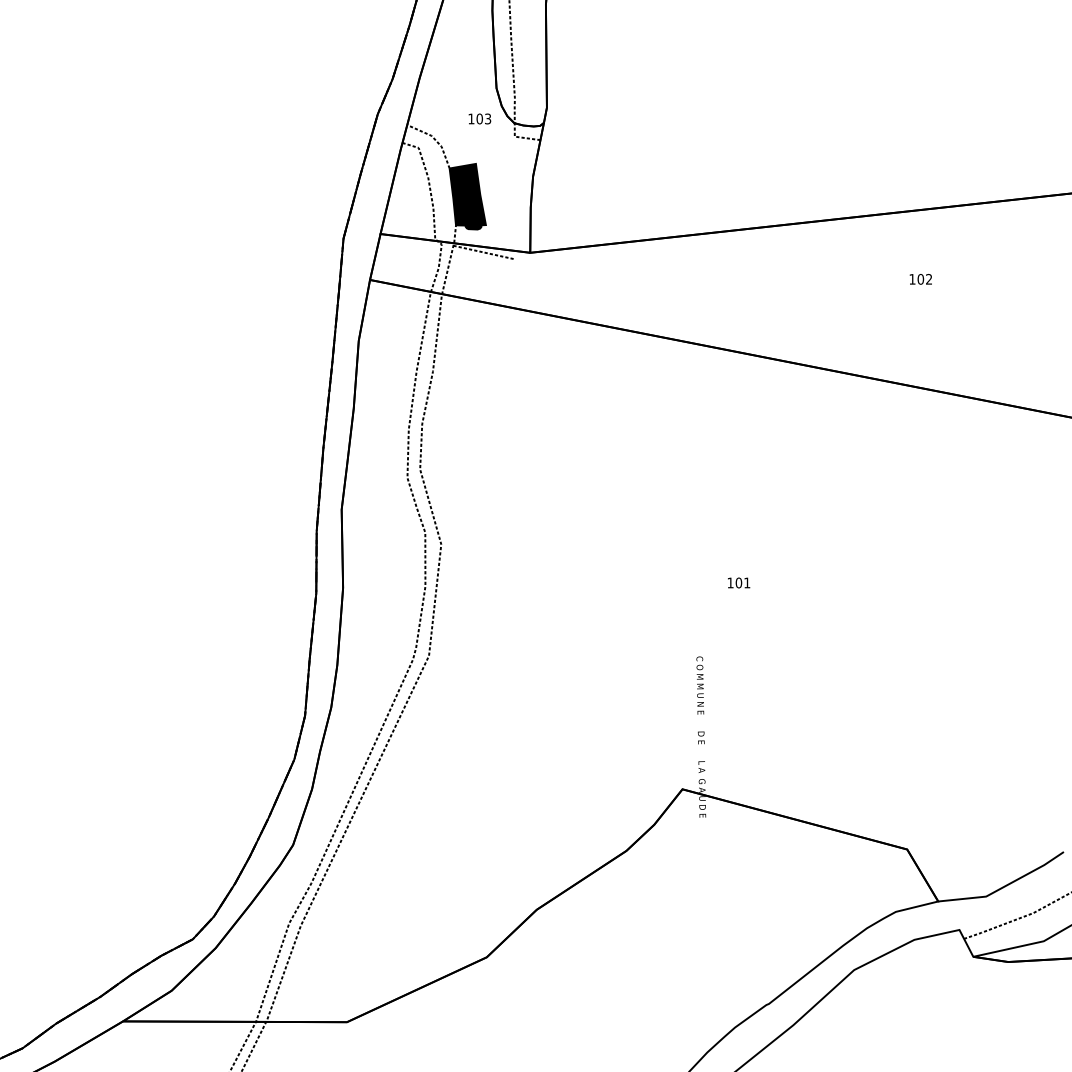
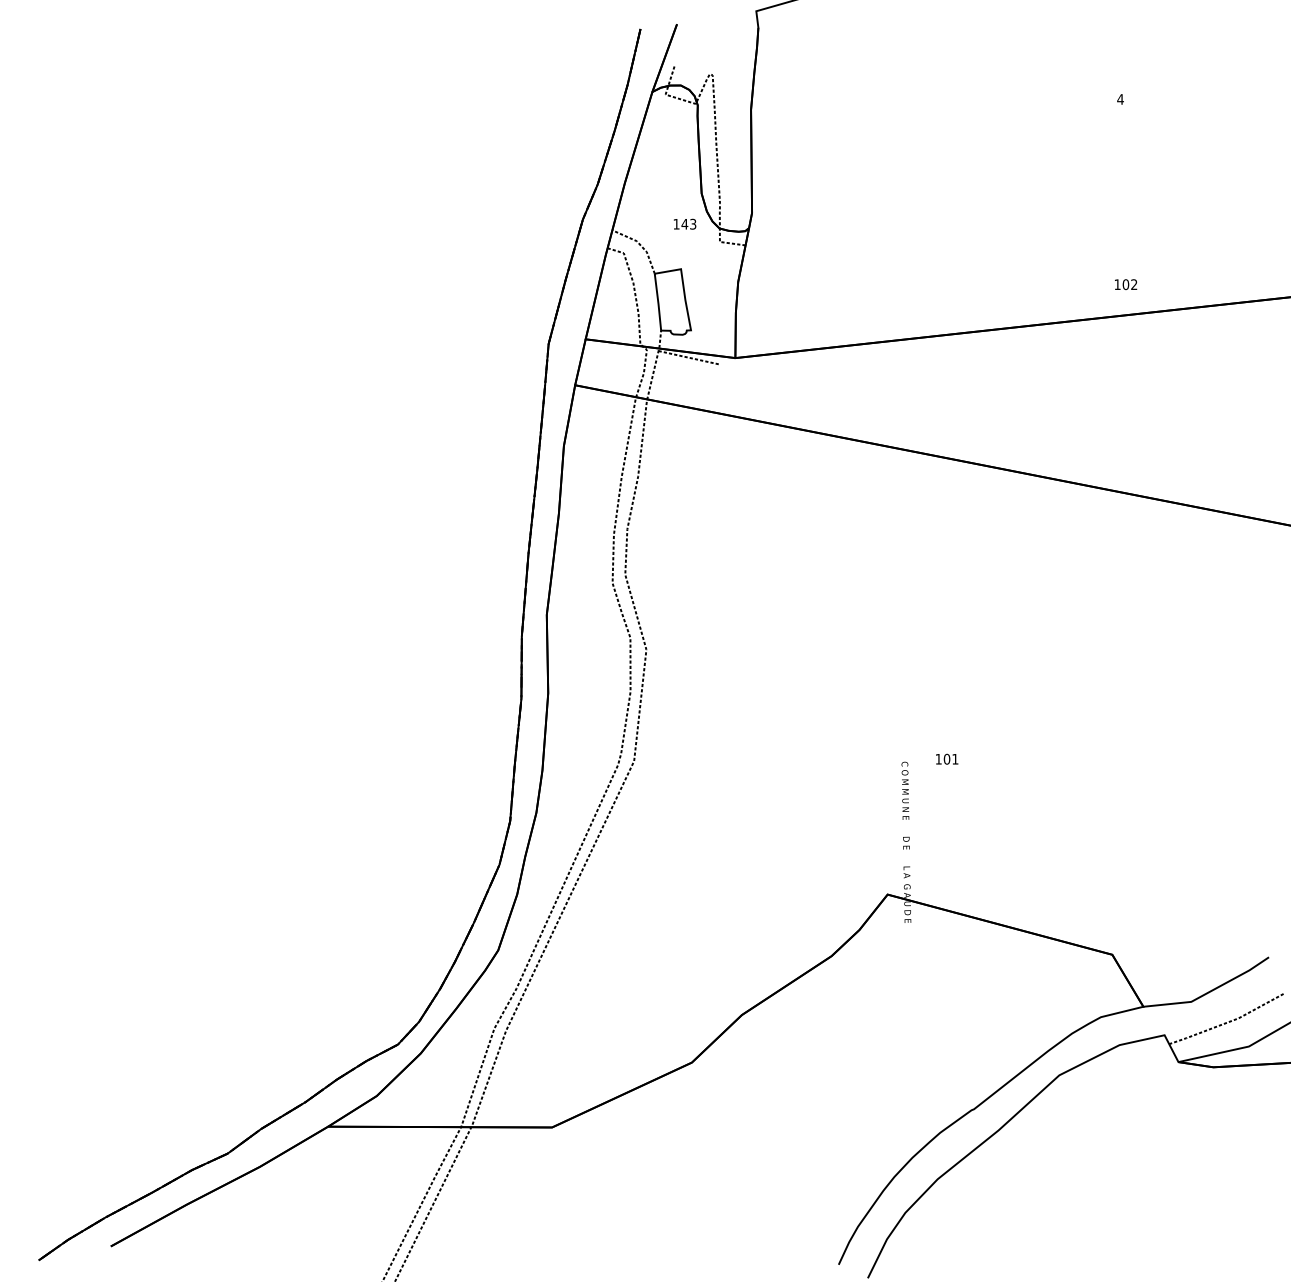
text: (479, 118) -> (684, 223), 103 -> 143
fill: (467, 196) -> (672, 301), removed
text: (921, 279) -> (1126, 284), moved
text: (739, 582) -> (947, 758), moved

